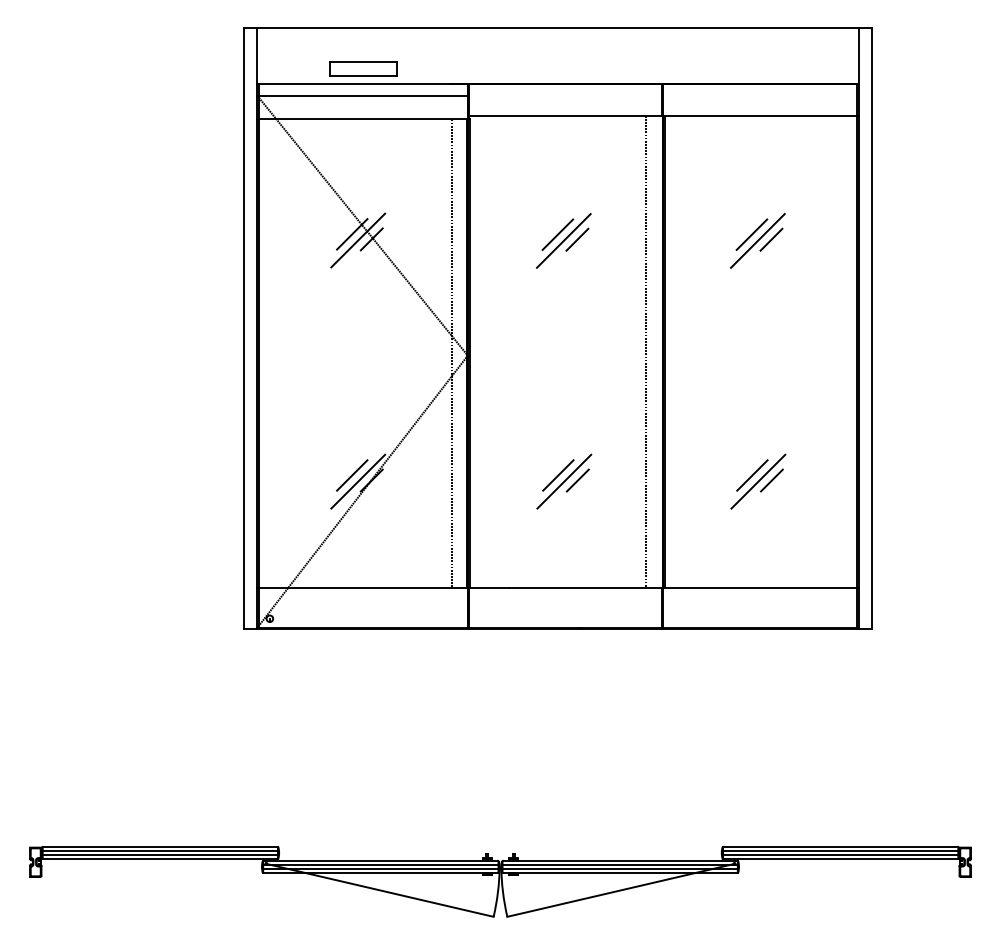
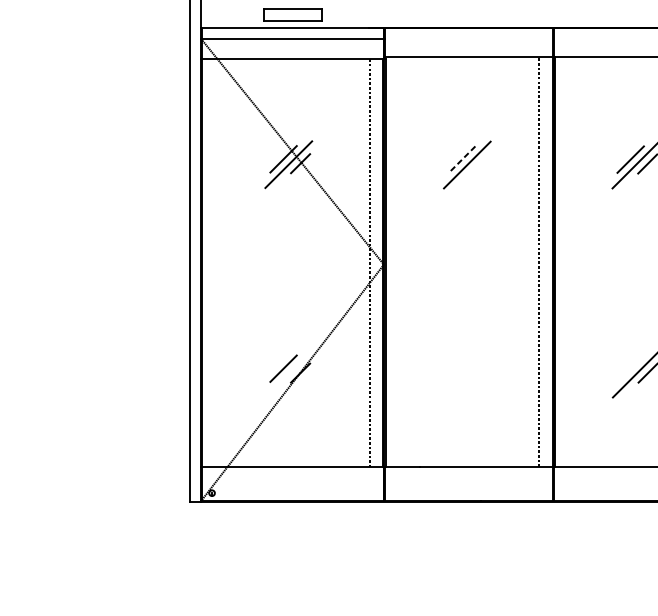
line: (557, 234) -> (461, 159), solid -> dashed
line: (577, 239) -> (479, 163), removed
line: (752, 475) -> (631, 368), removed
line: (358, 481) -> (289, 373), removed
part: (564, 481) -> (467, 373), removed

